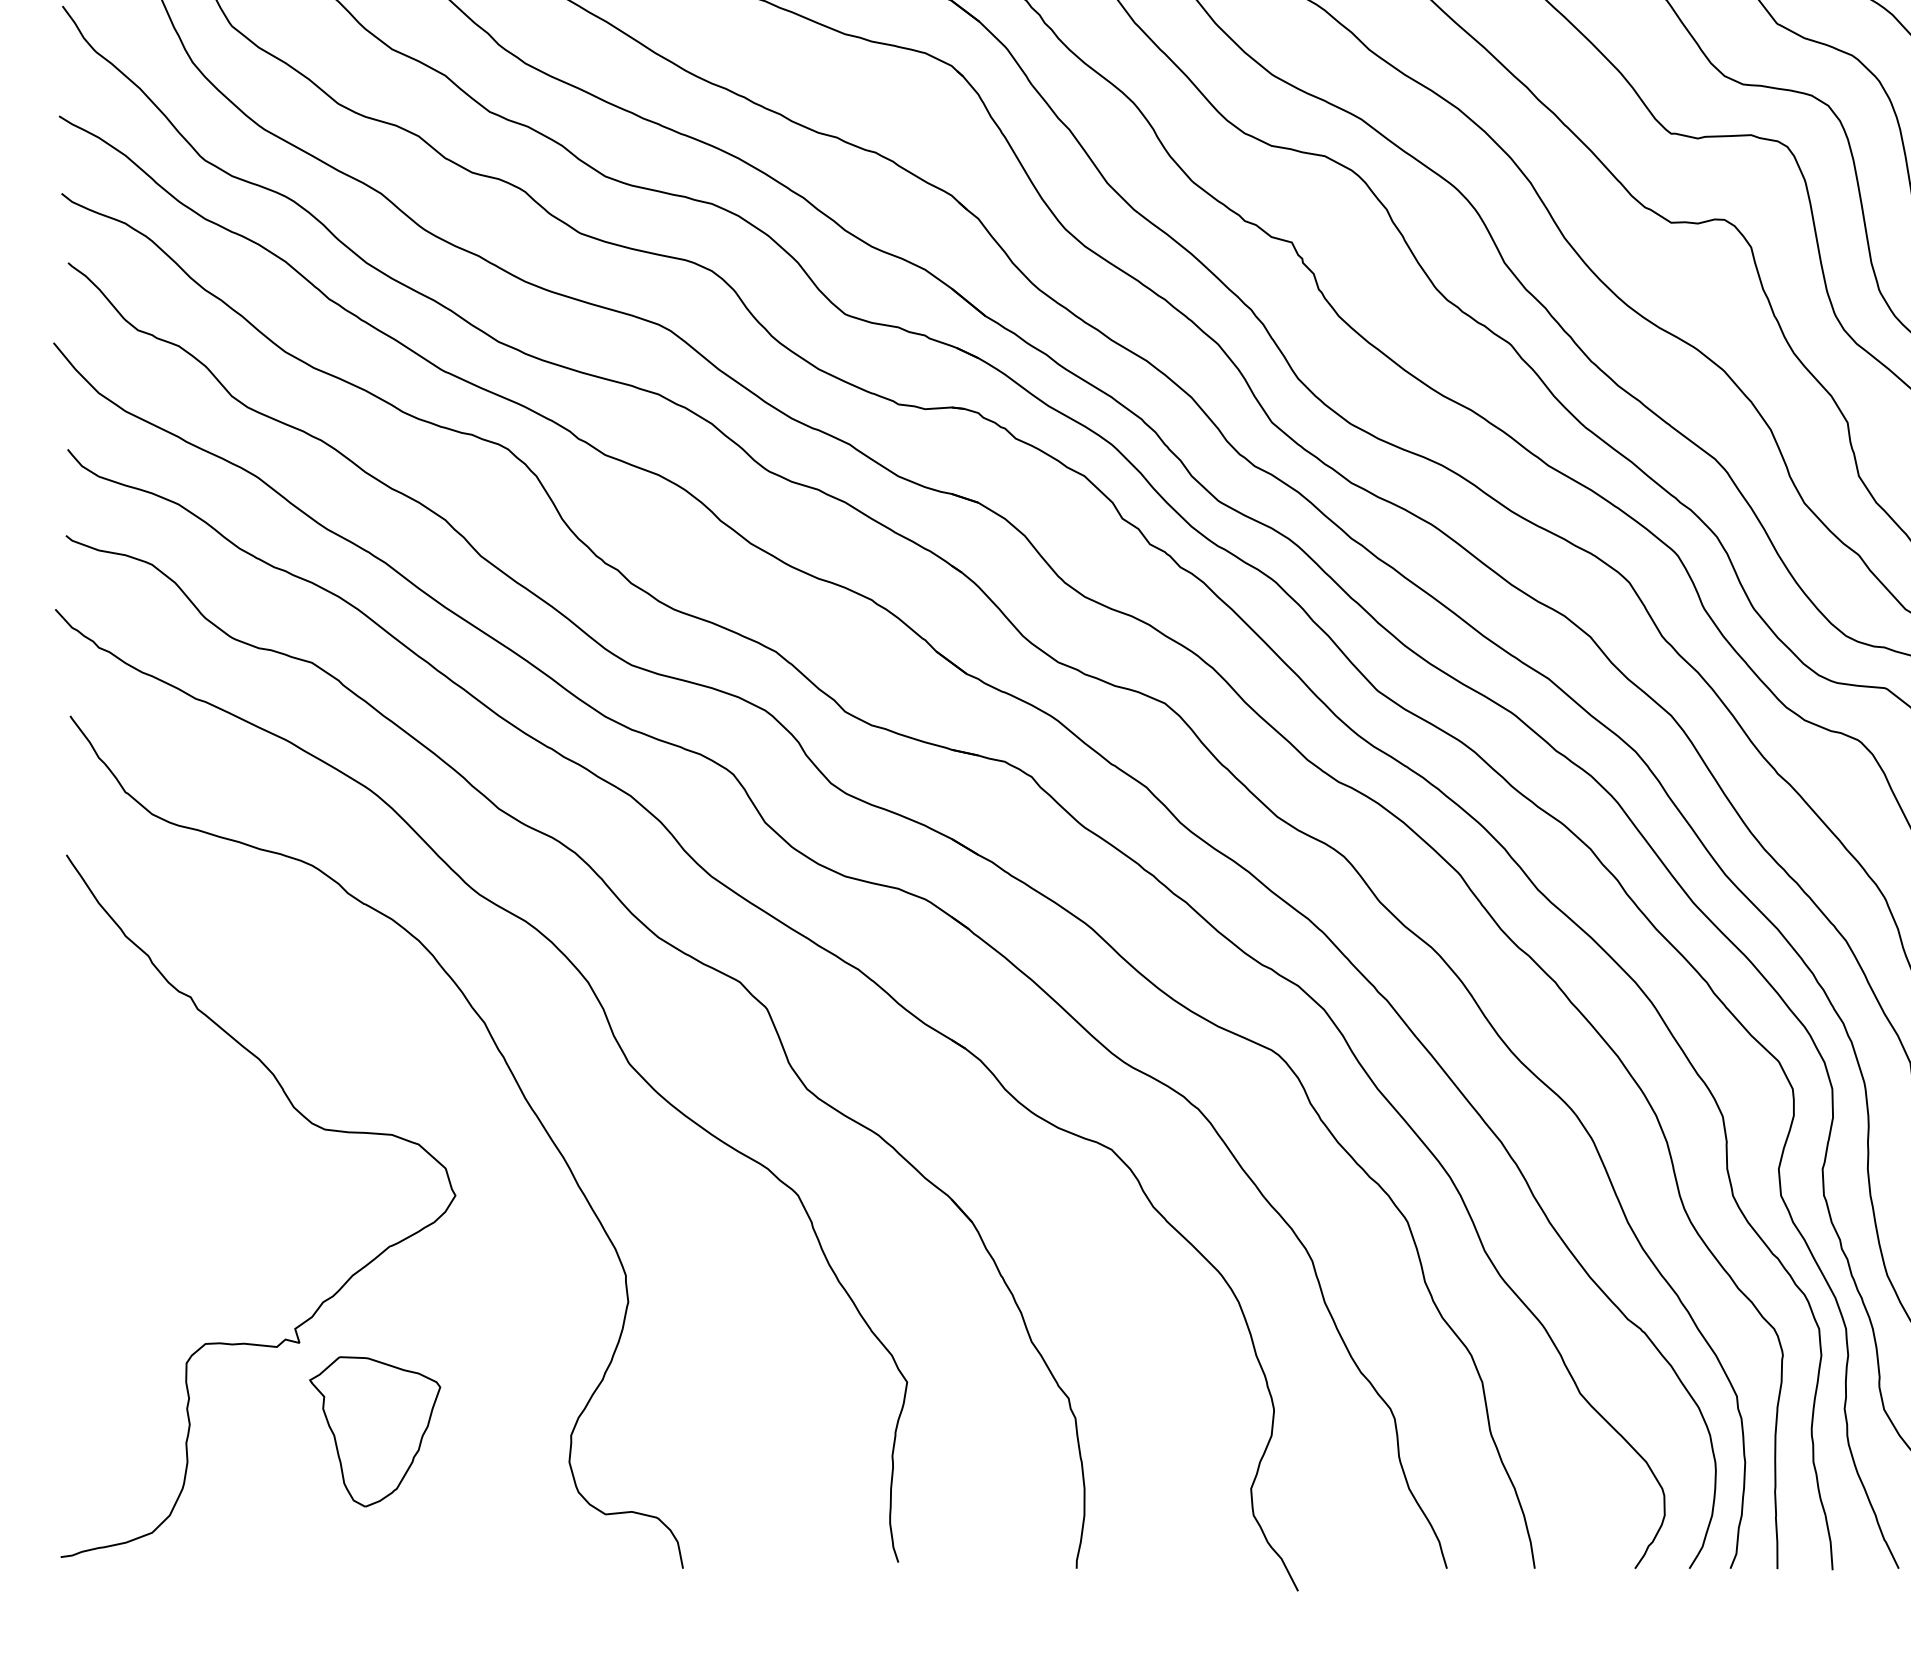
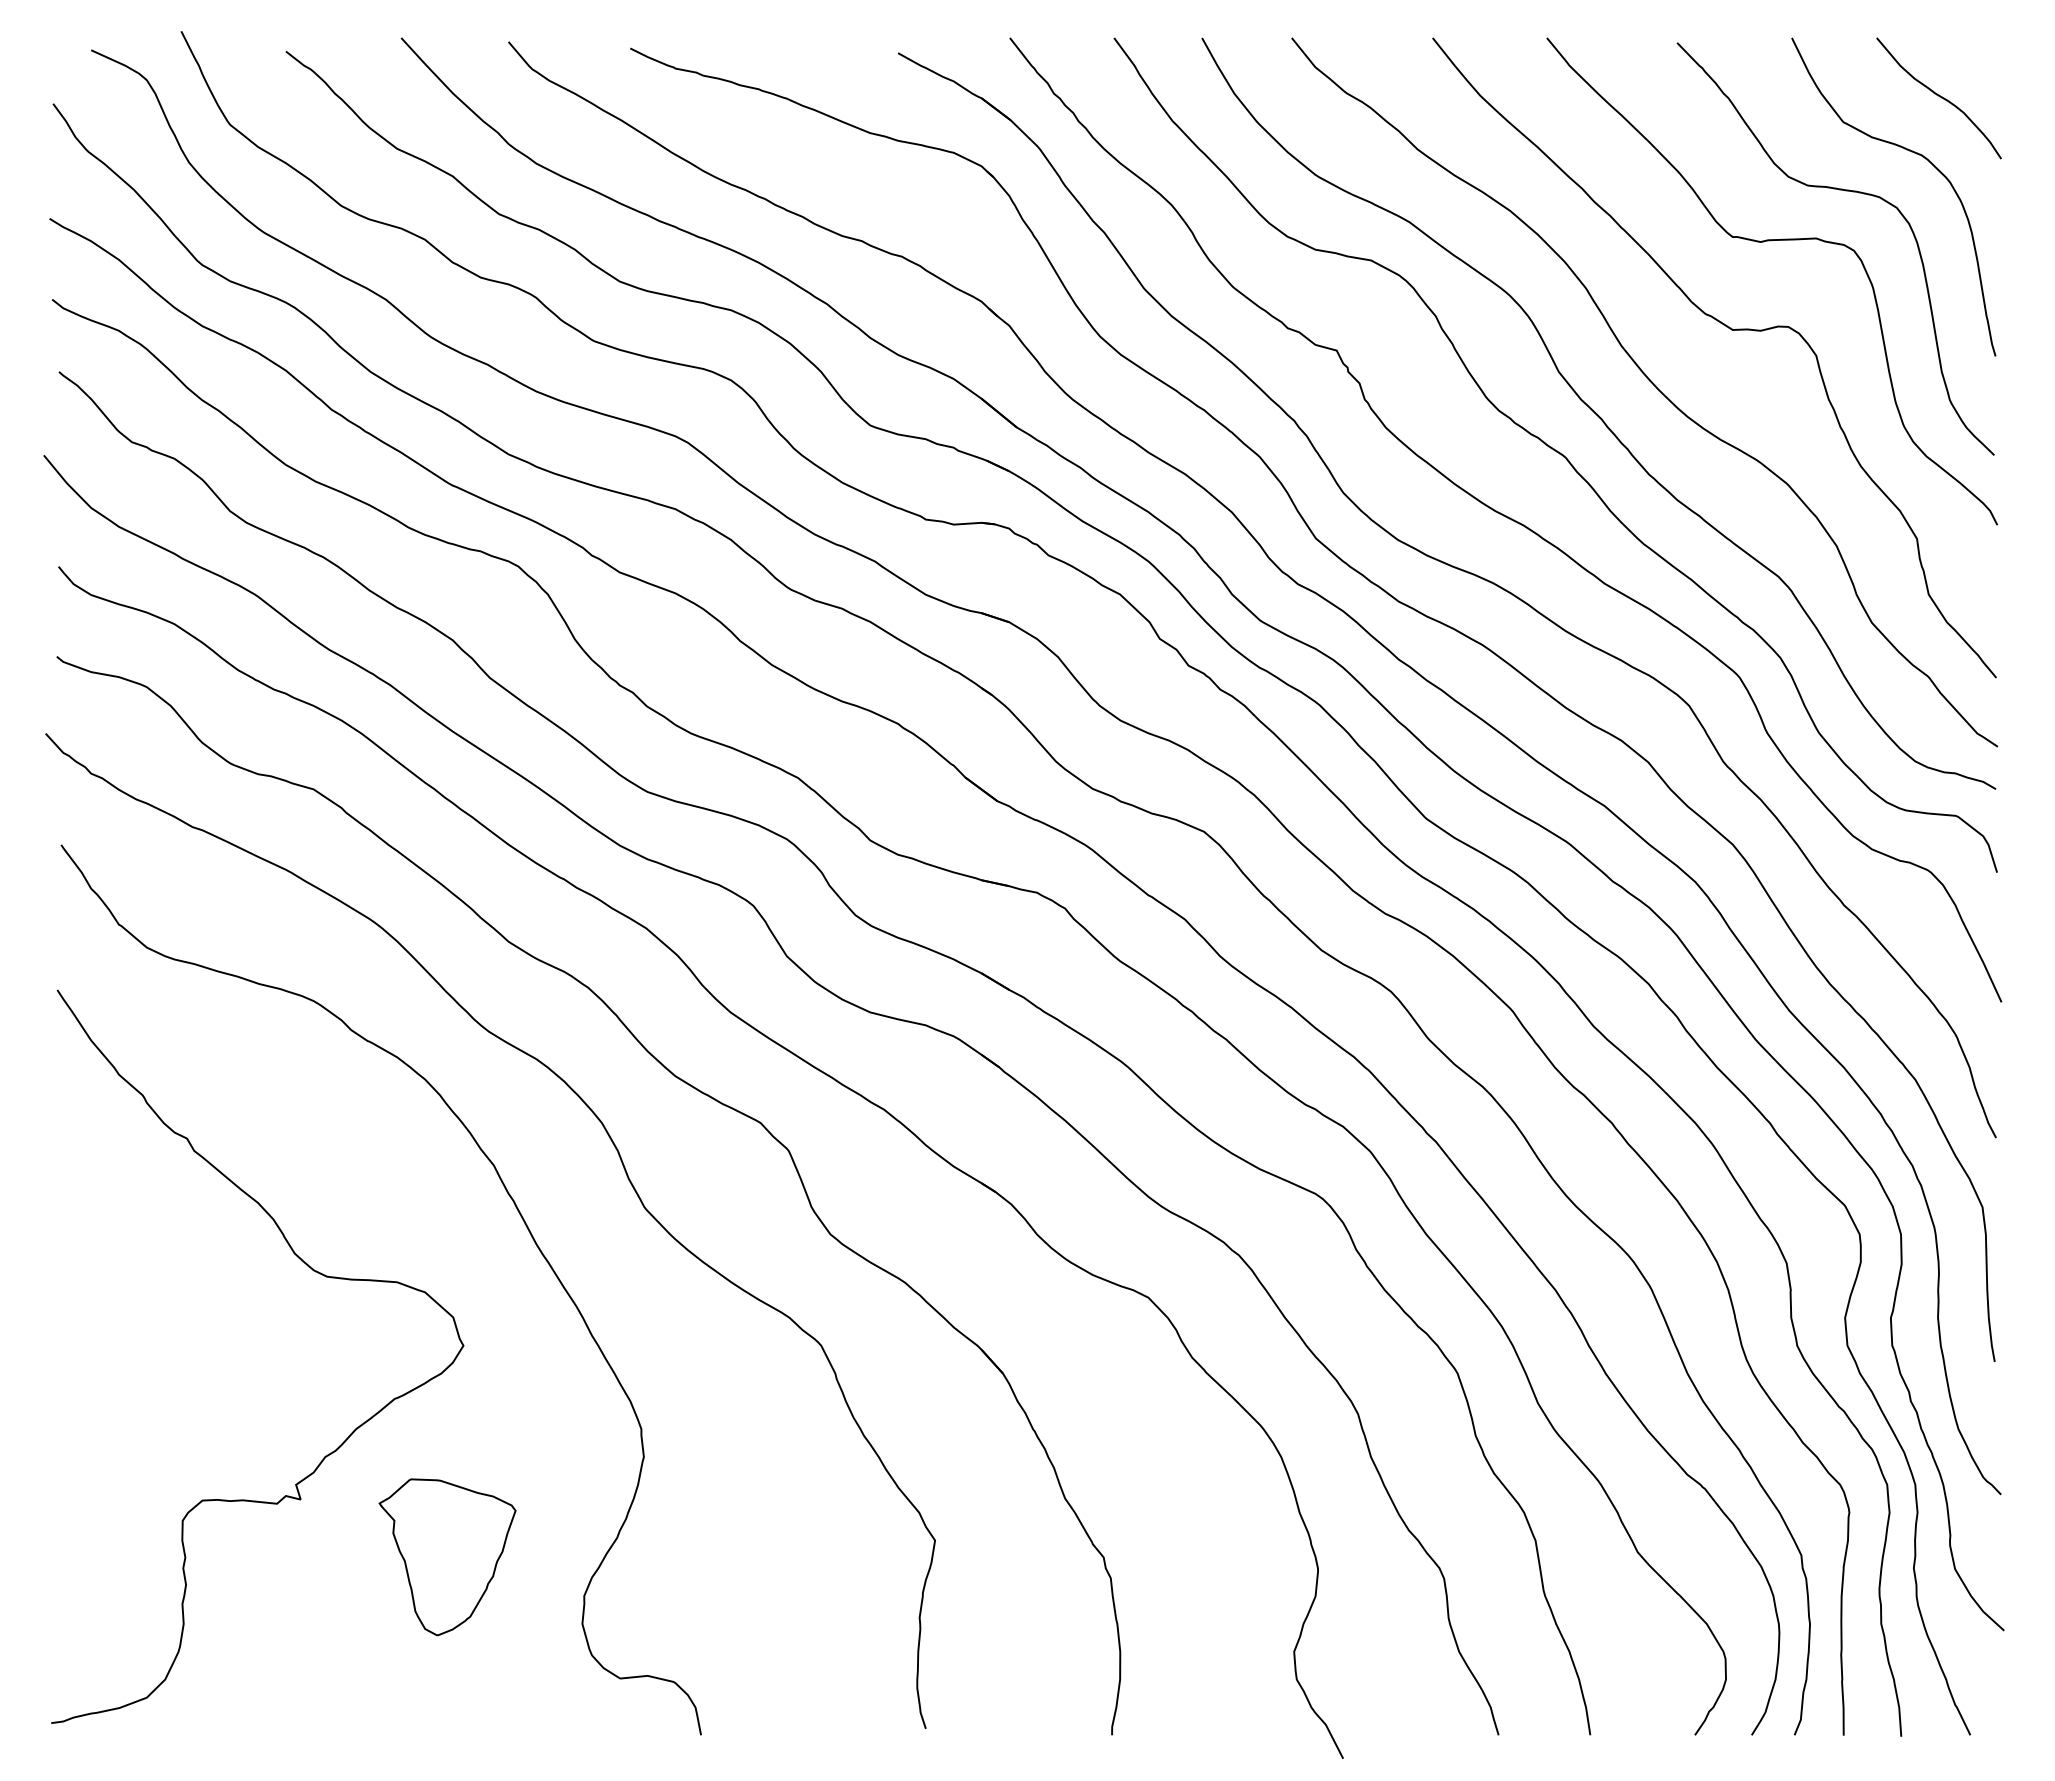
part: (375, 1432) -> (447, 1557), moved

